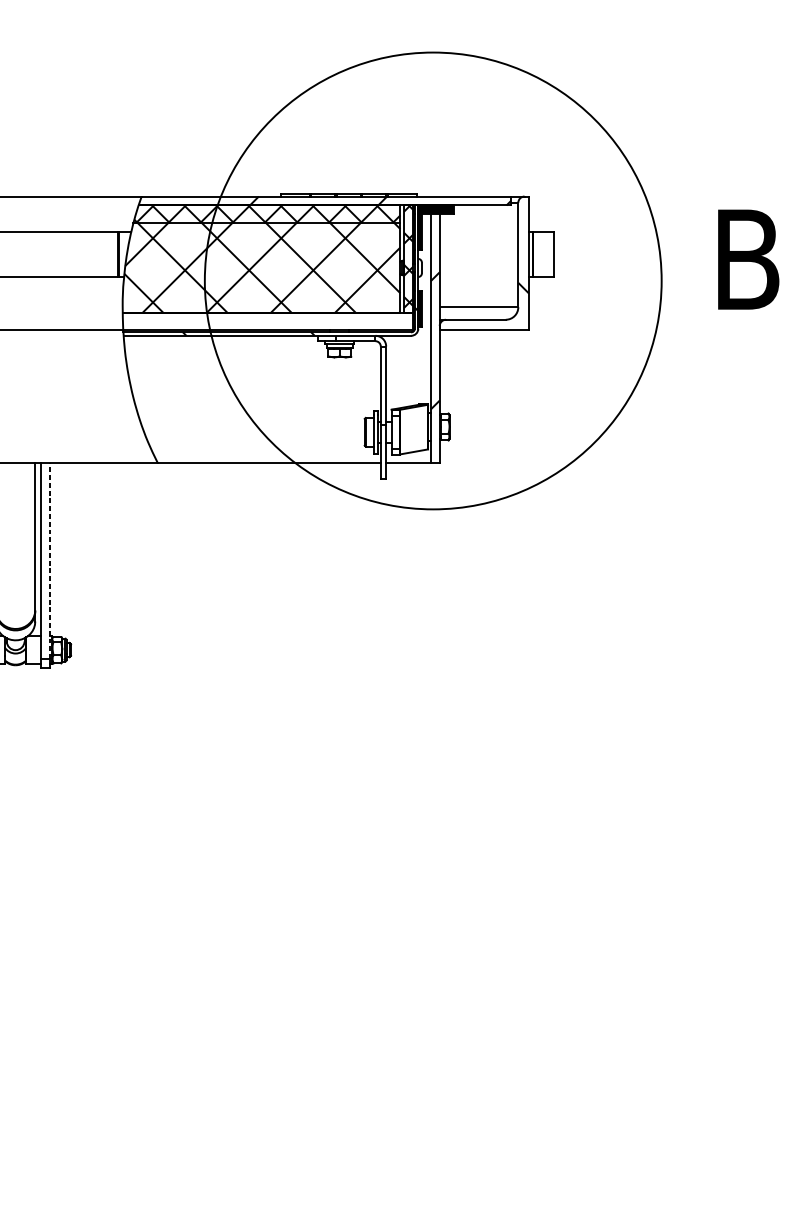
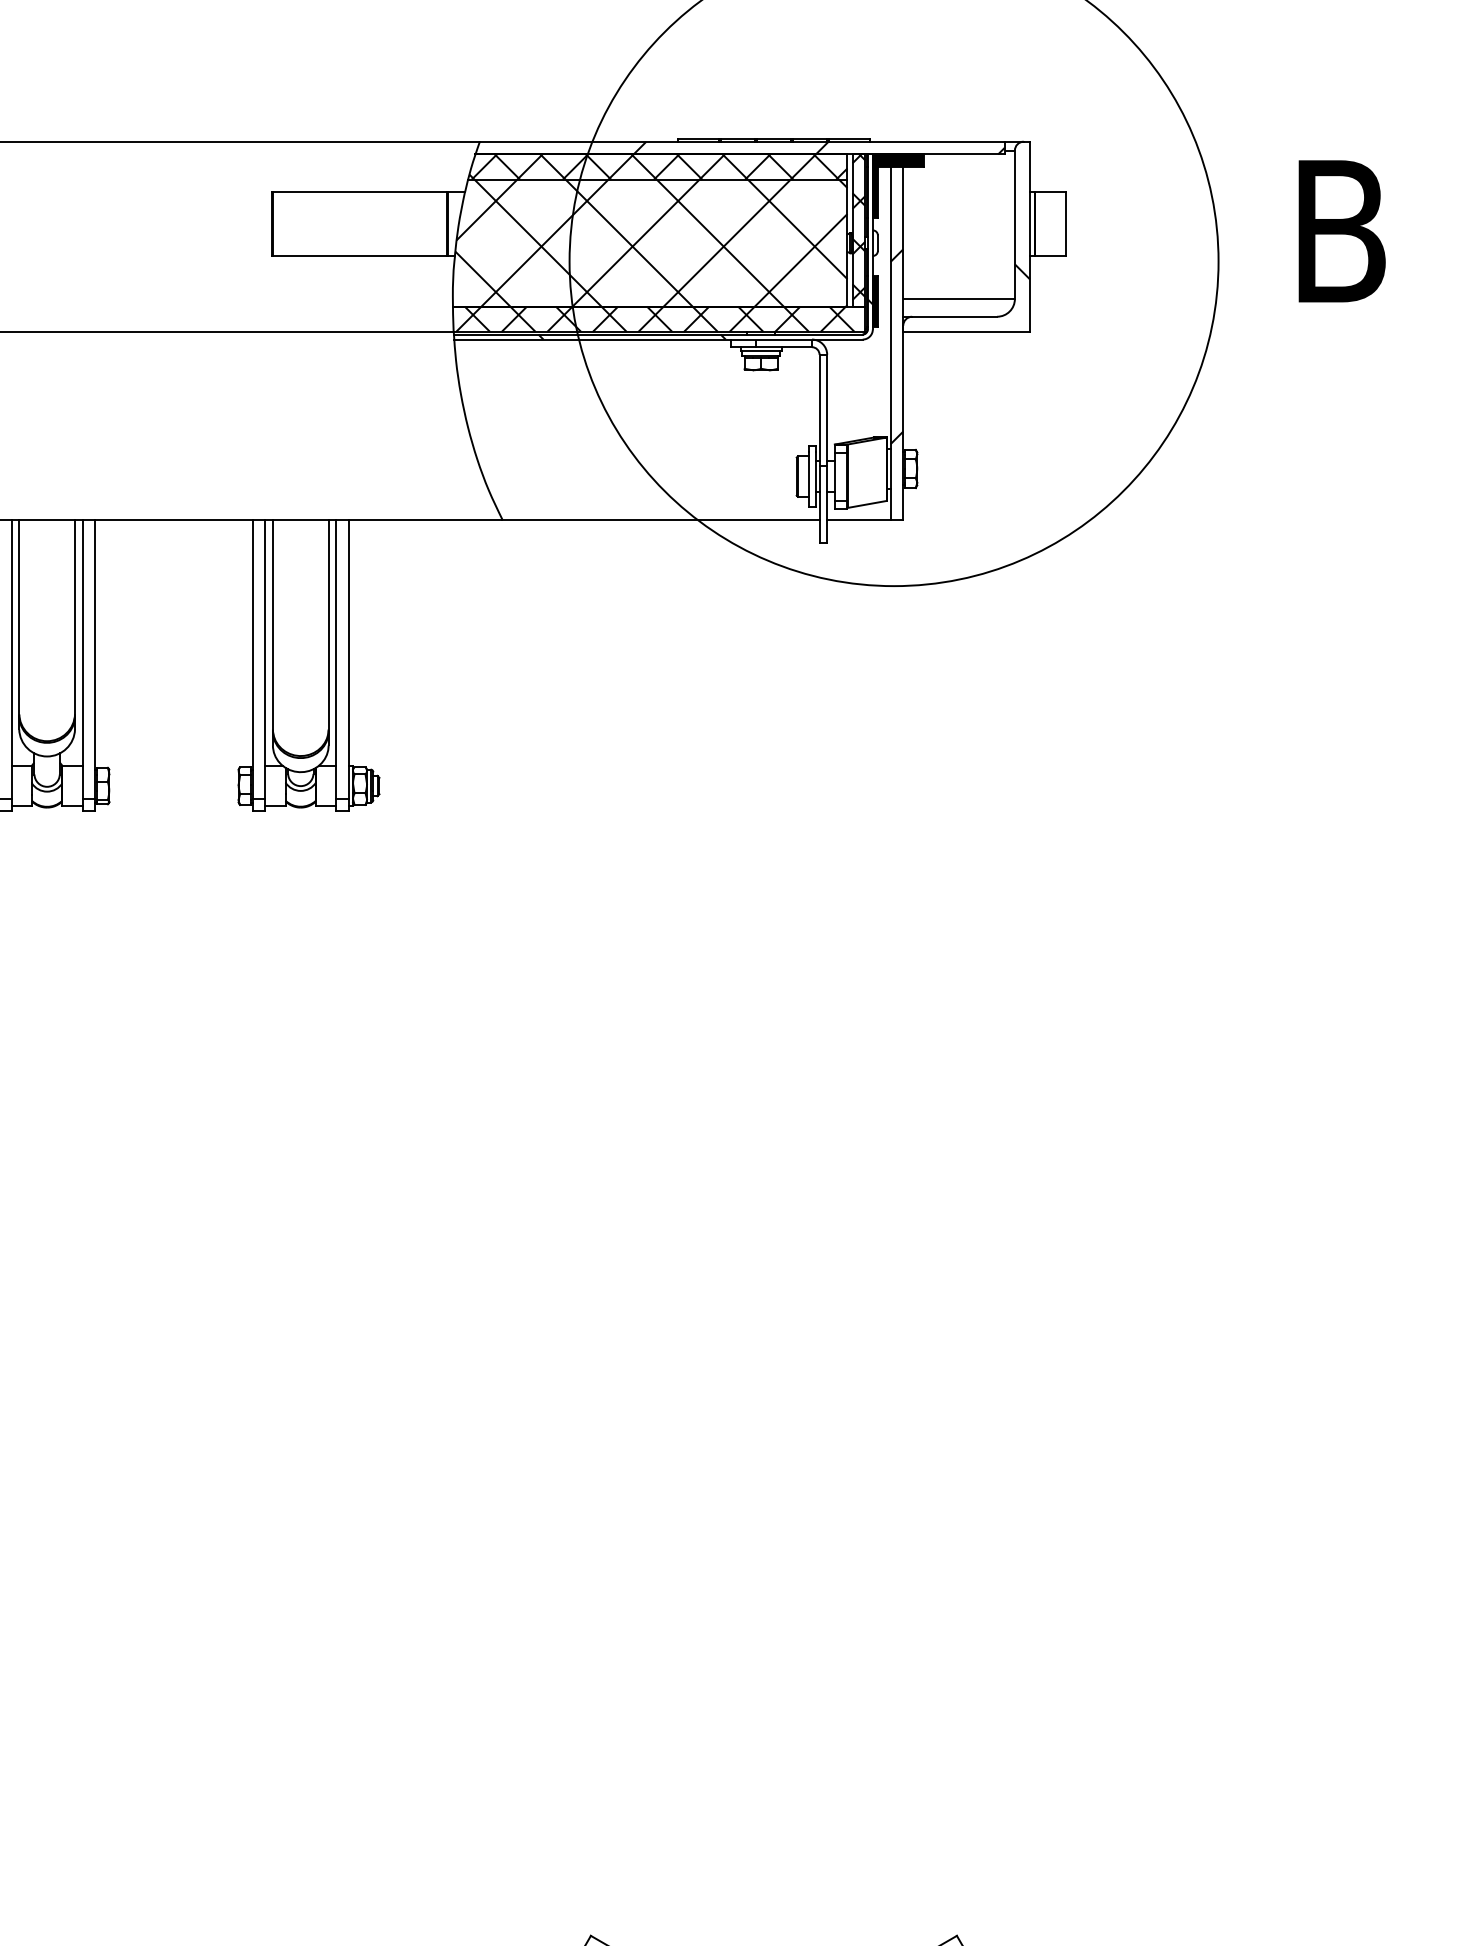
hatch: (265, 320) -> (655, 318), added
line: (49, 561) -> (349, 659), dashed -> solid

